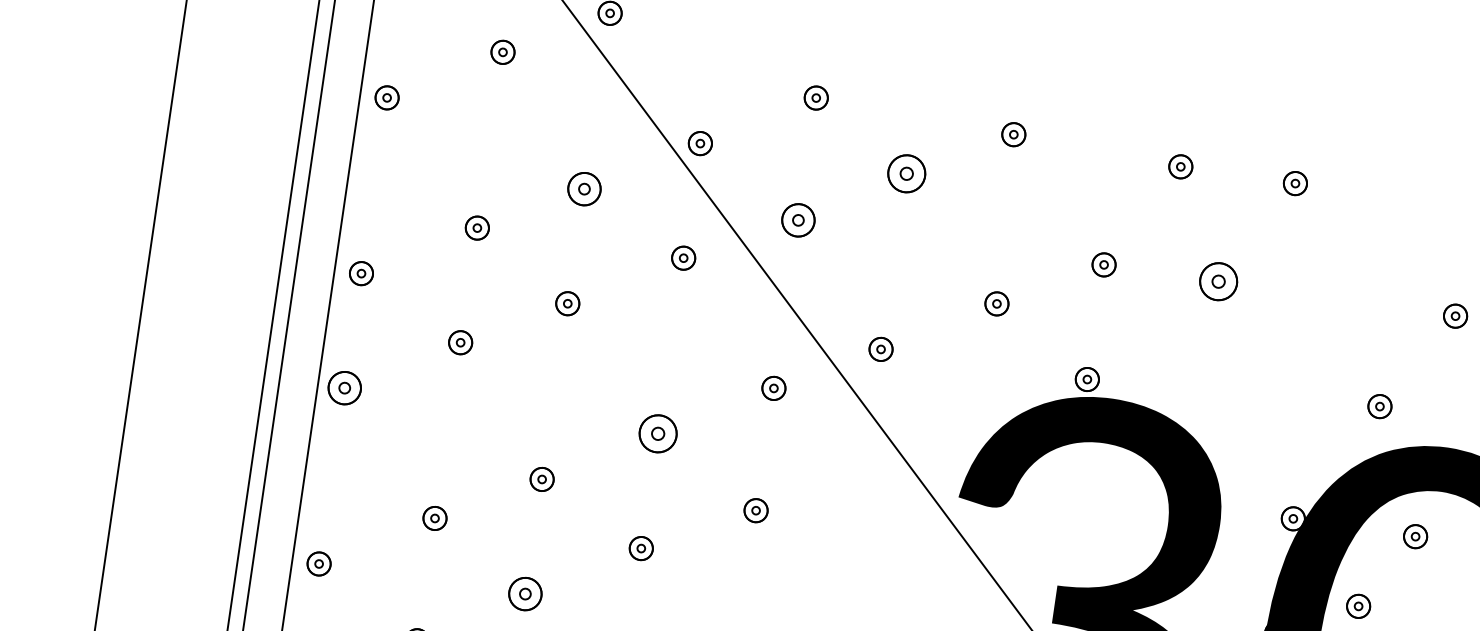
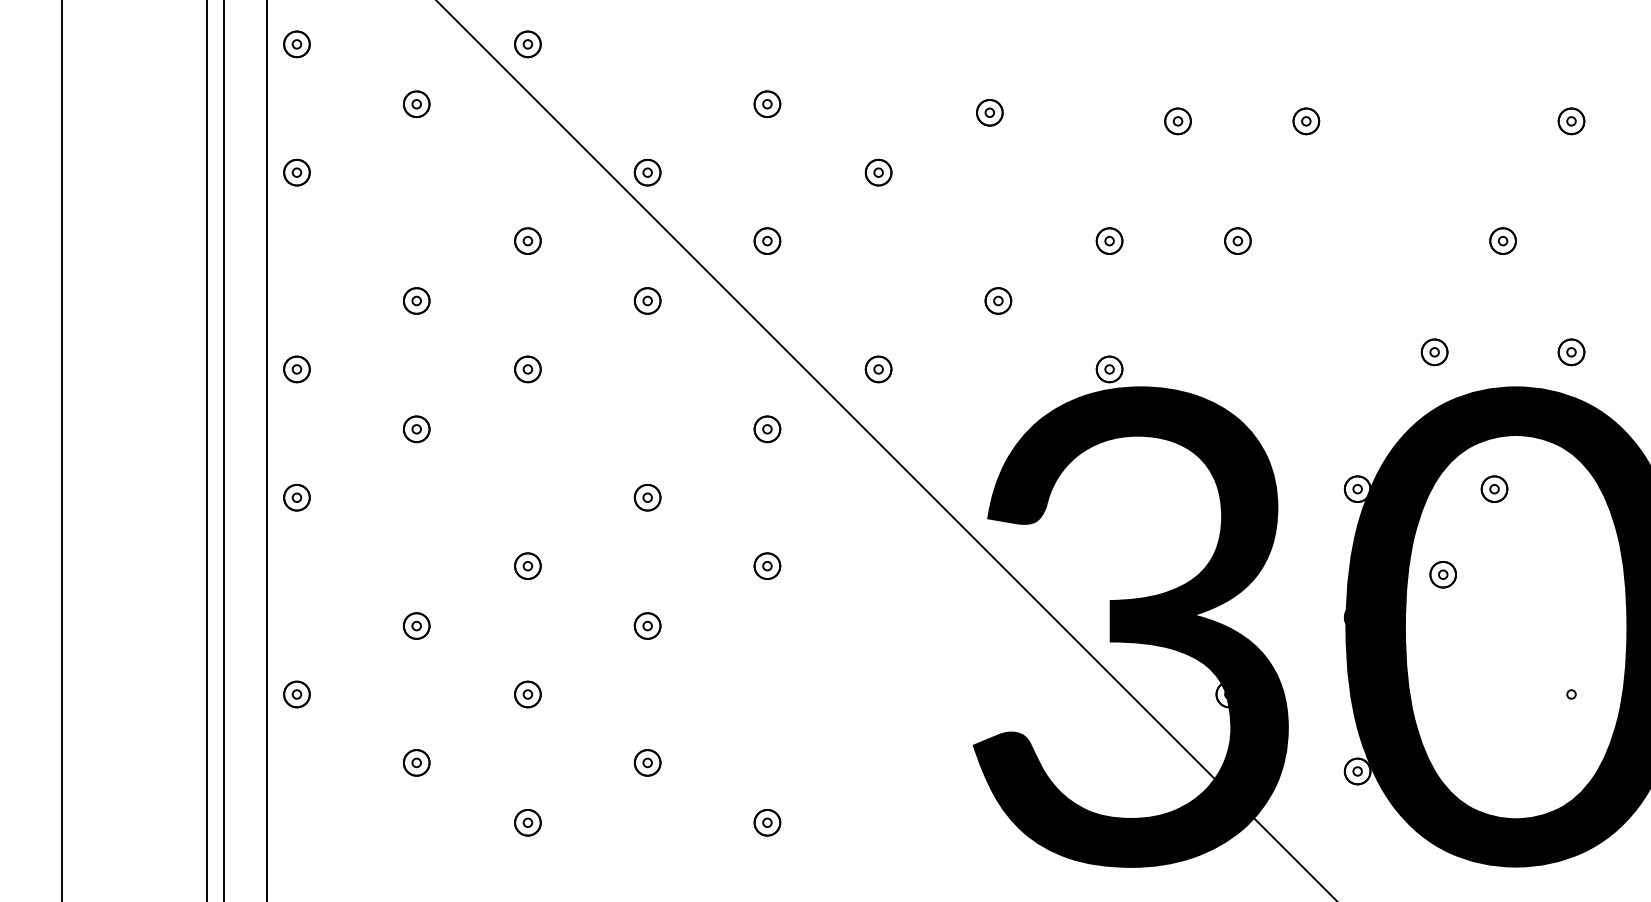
part: (906, 173) -> (878, 172), size x0.62
part: (584, 188) -> (527, 240), size x0.71
part: (798, 219) -> (767, 240), size x0.71
part: (1218, 281) -> (1237, 240), size x0.62
part: (344, 387) -> (296, 497), size x0.71
part: (657, 433) -> (647, 497), size x0.62
part: (525, 594) -> (527, 694), size x0.71

